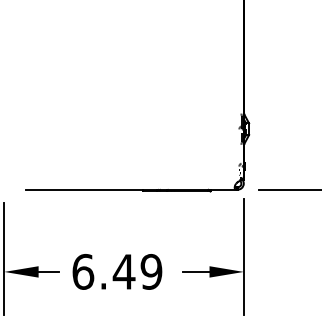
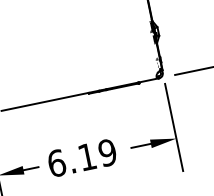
text: (123, 271) -> (86, 156), 6.49 -> 6.19

